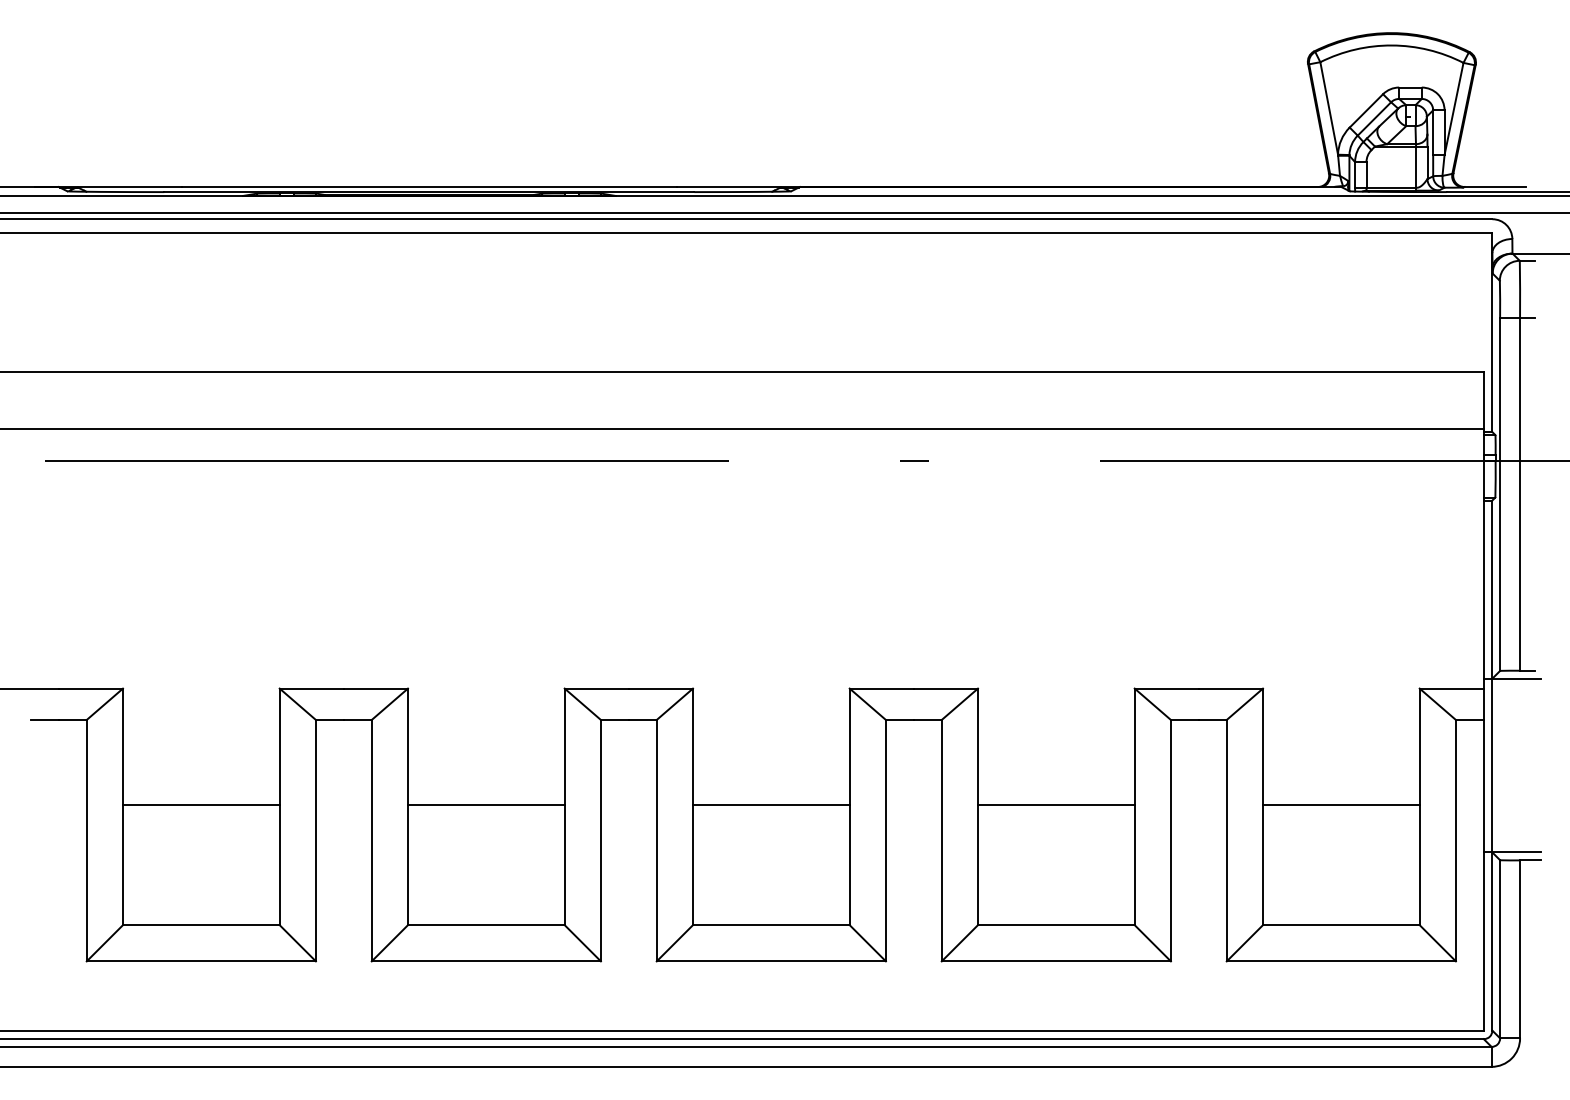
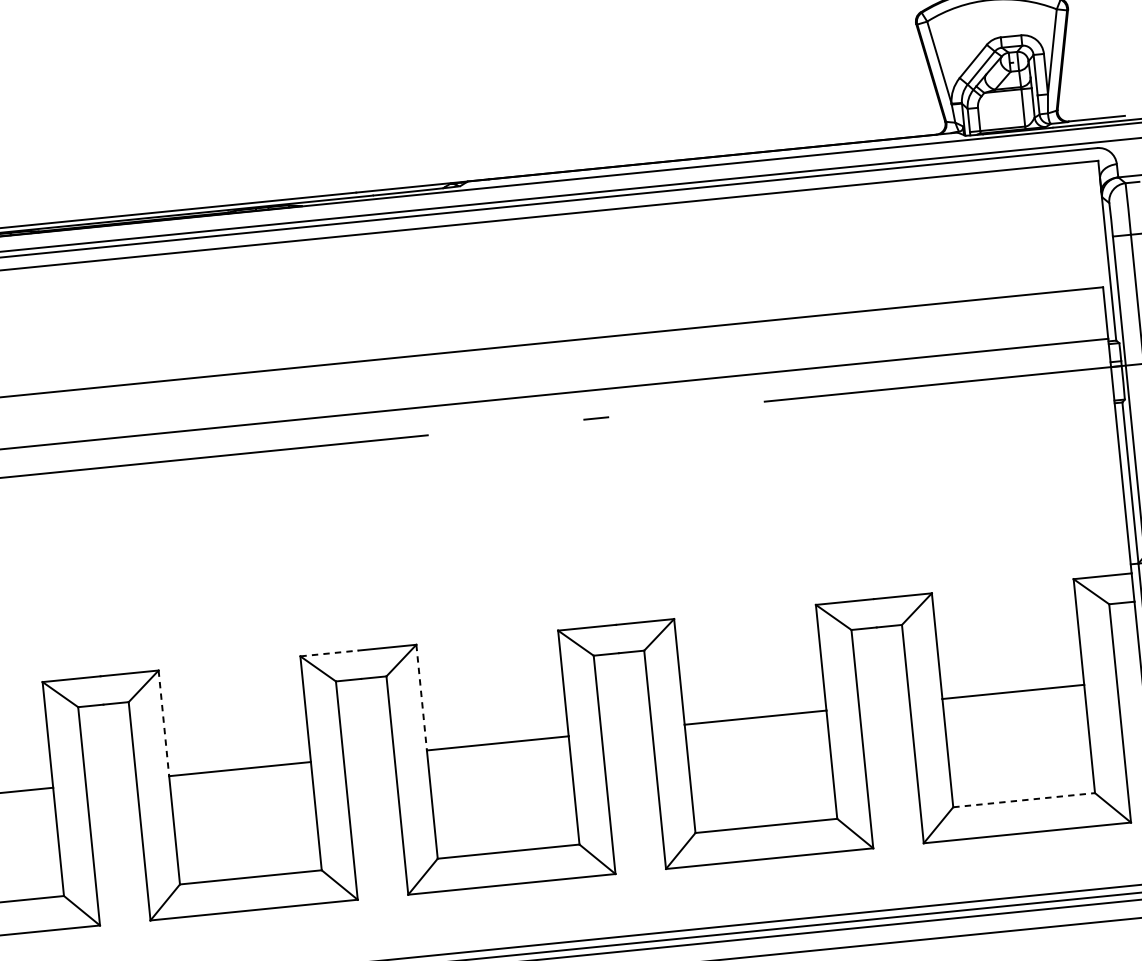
line: (597, 688) -> (330, 653), solid -> dashed
line: (407, 747) -> (163, 723), solid -> dashed
line: (692, 747) -> (421, 698), solid -> dashed
line: (1341, 925) -> (1024, 800), solid -> dashed

